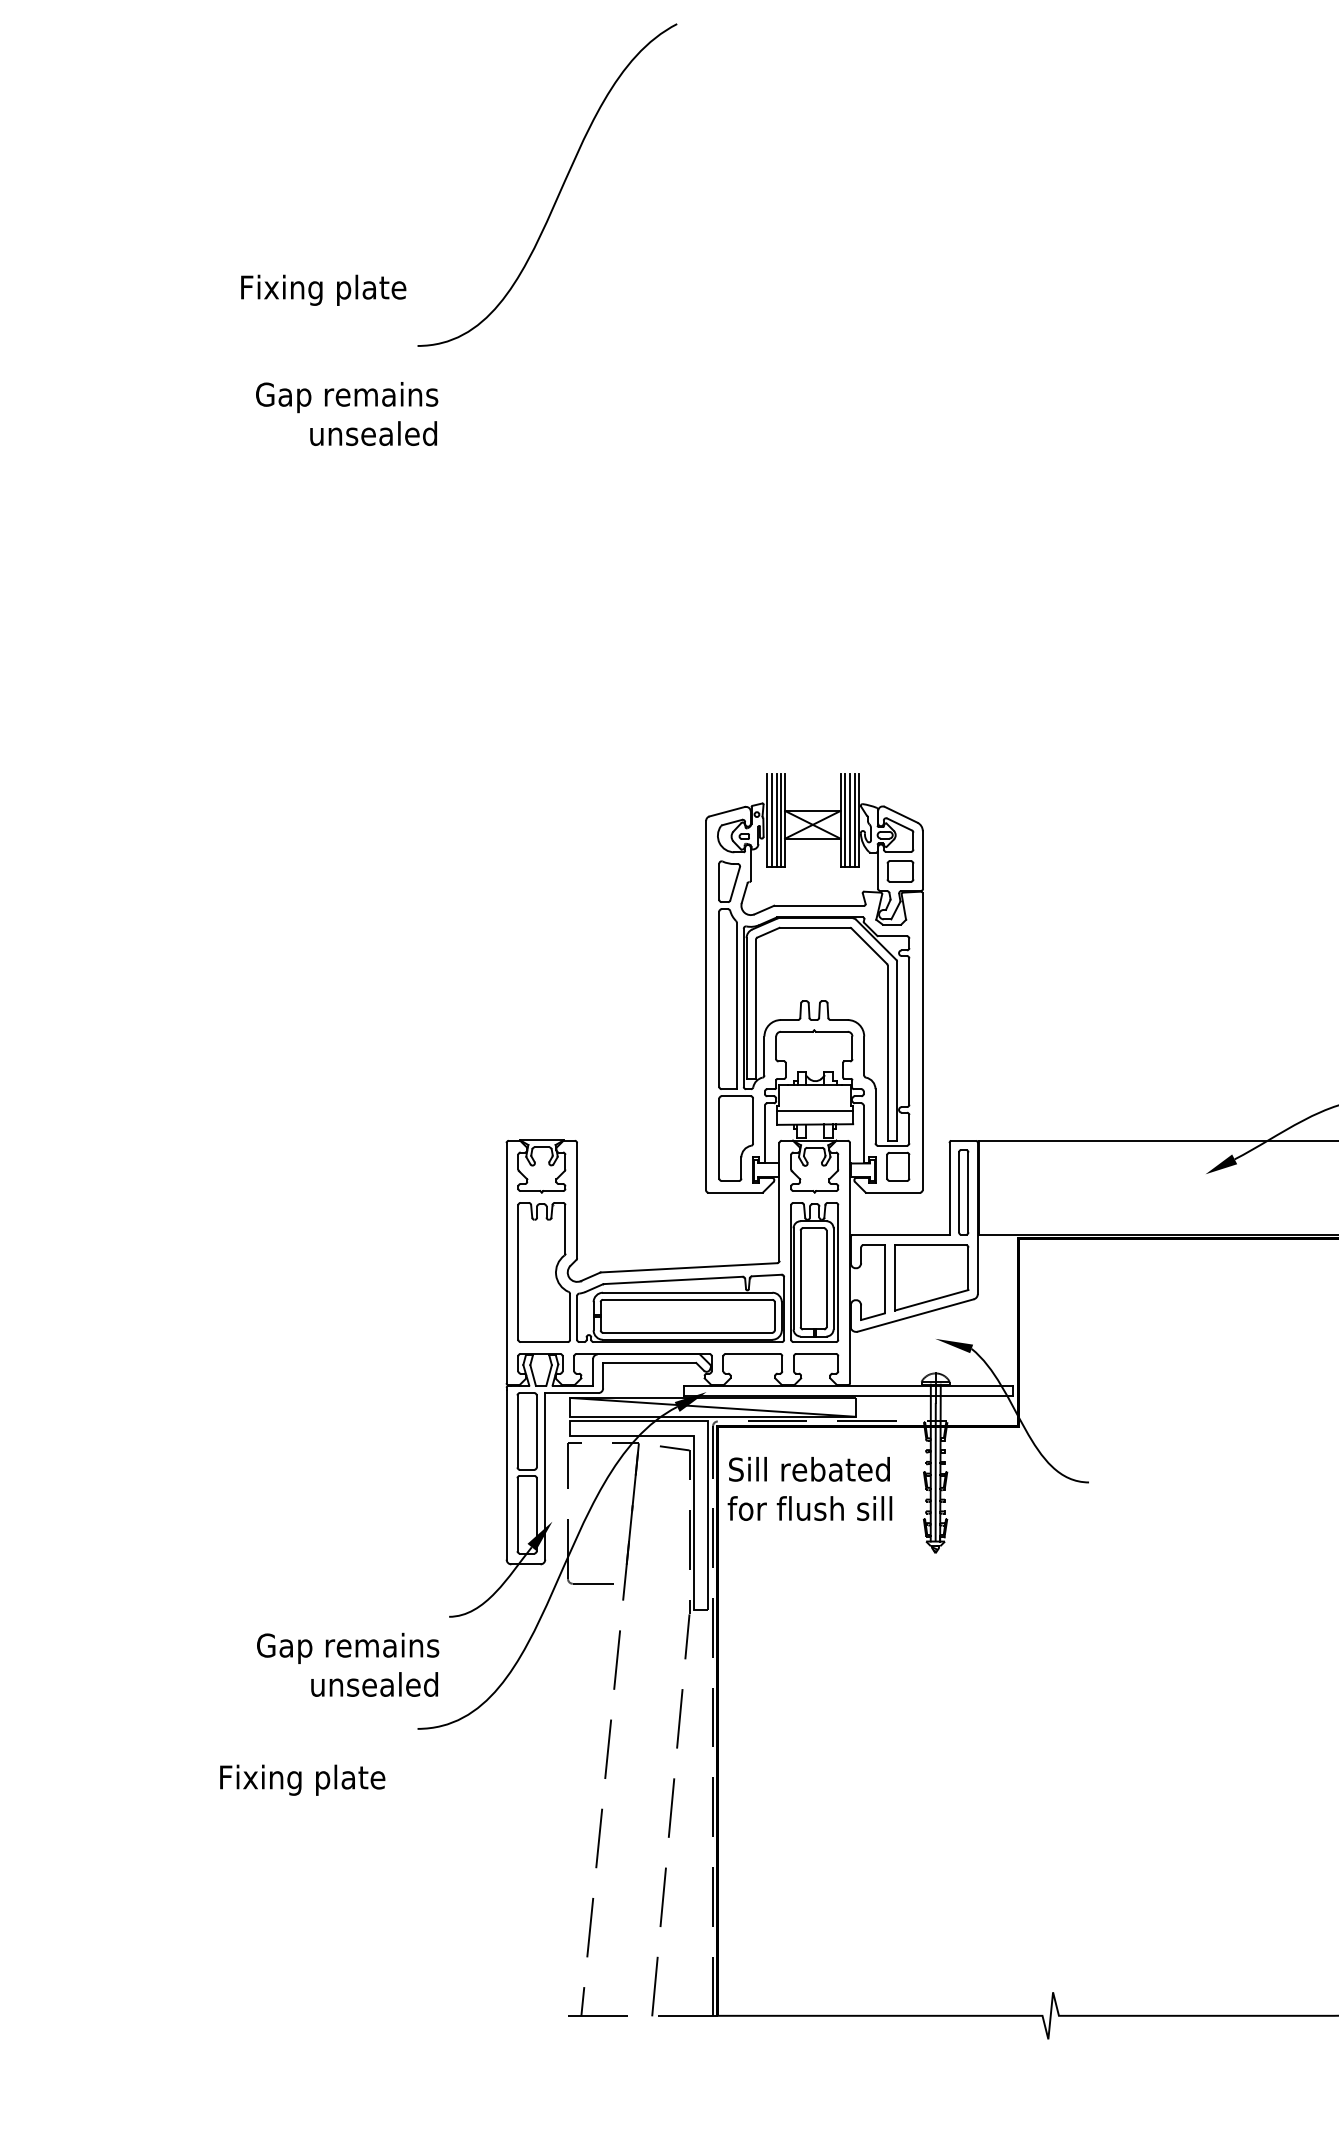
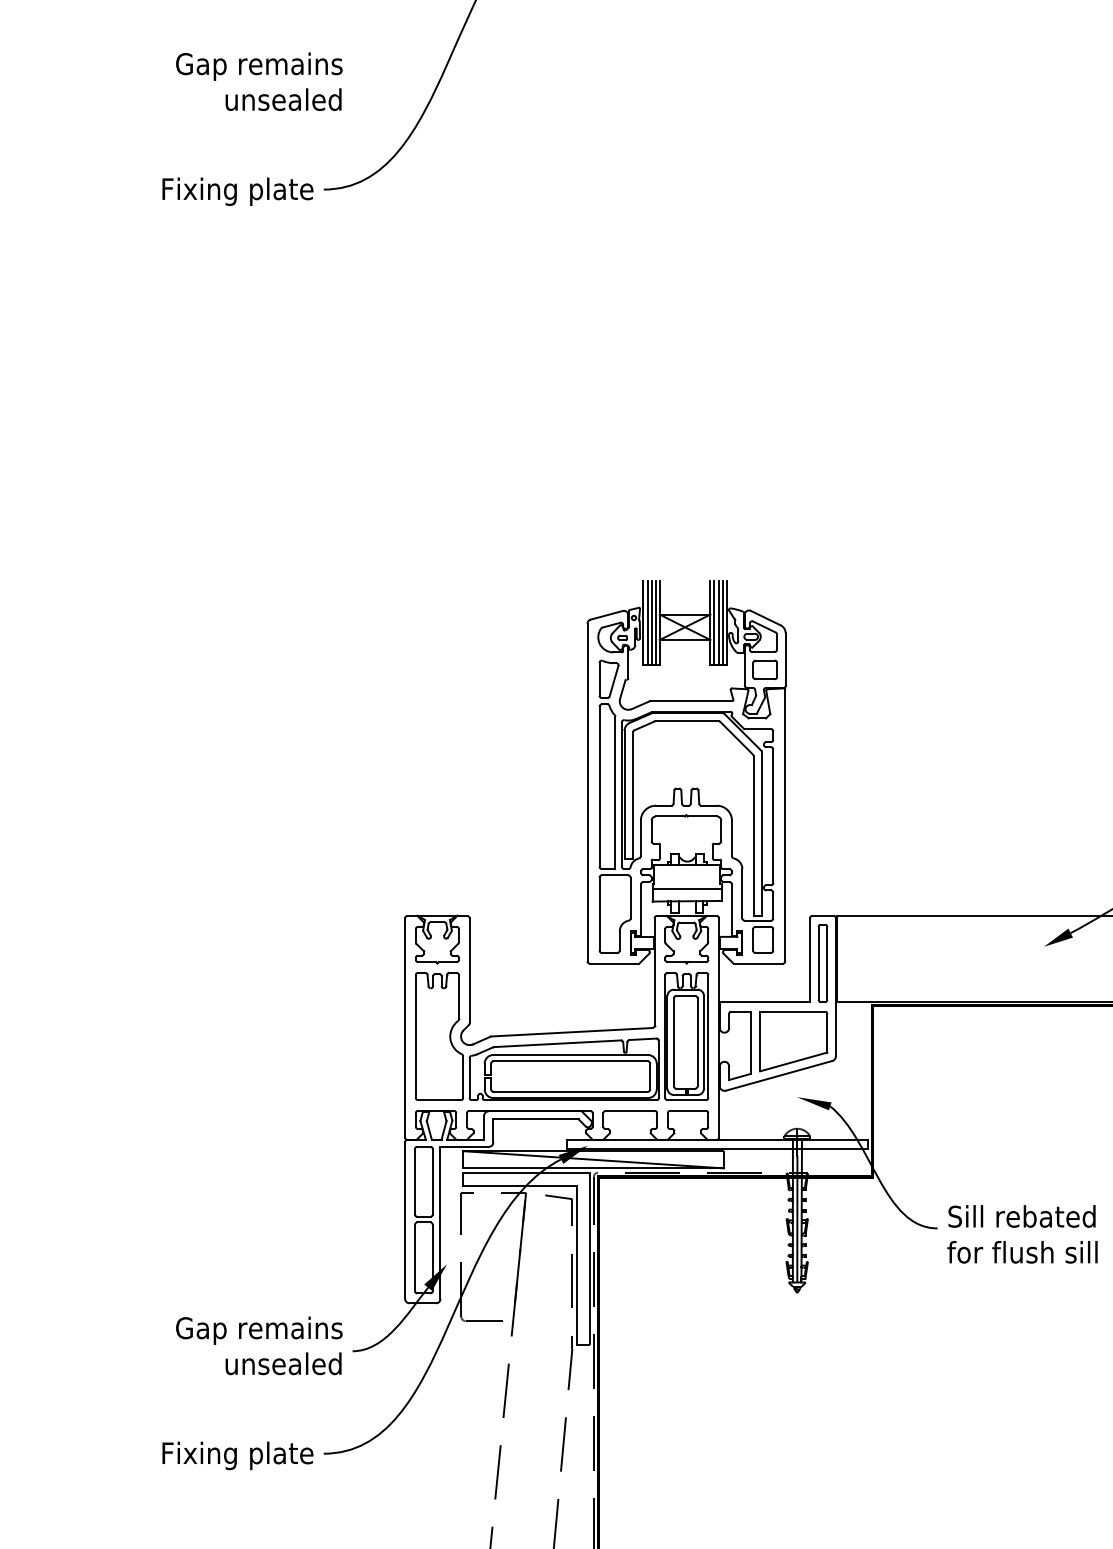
text: (323, 289) -> (237, 190), moved
text: (347, 413) -> (259, 81), moved
text: (809, 1488) -> (1022, 1233), moved
text: (348, 1664) -> (259, 1345), moved
text: (302, 1779) -> (237, 1455), moved

